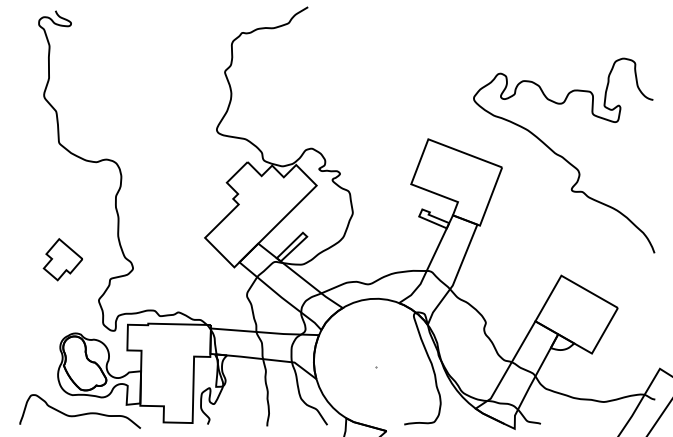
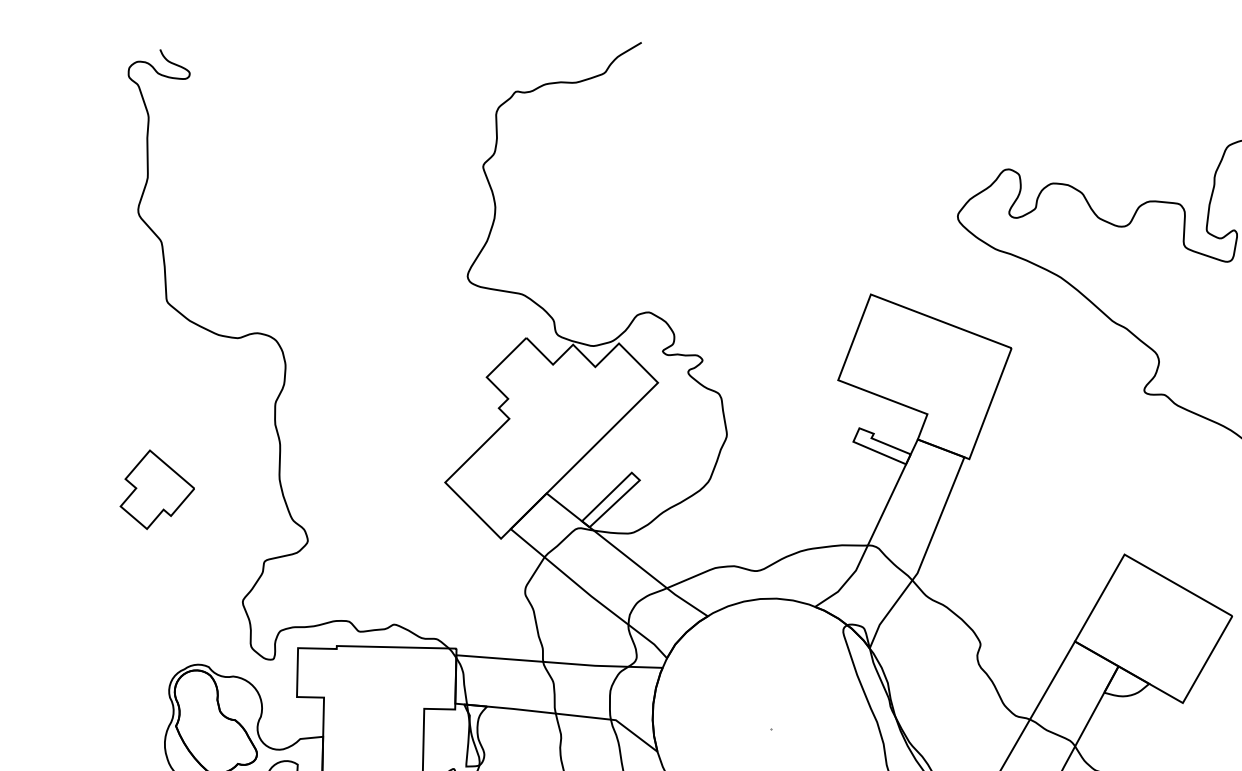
part: (62, 259) -> (156, 489), moved

